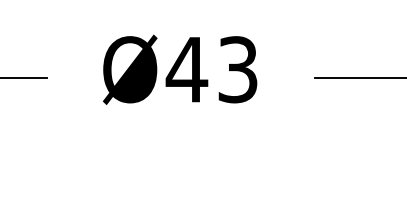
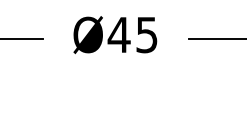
text: (238, 68) -> (147, 34), Ø43 -> Ø45

